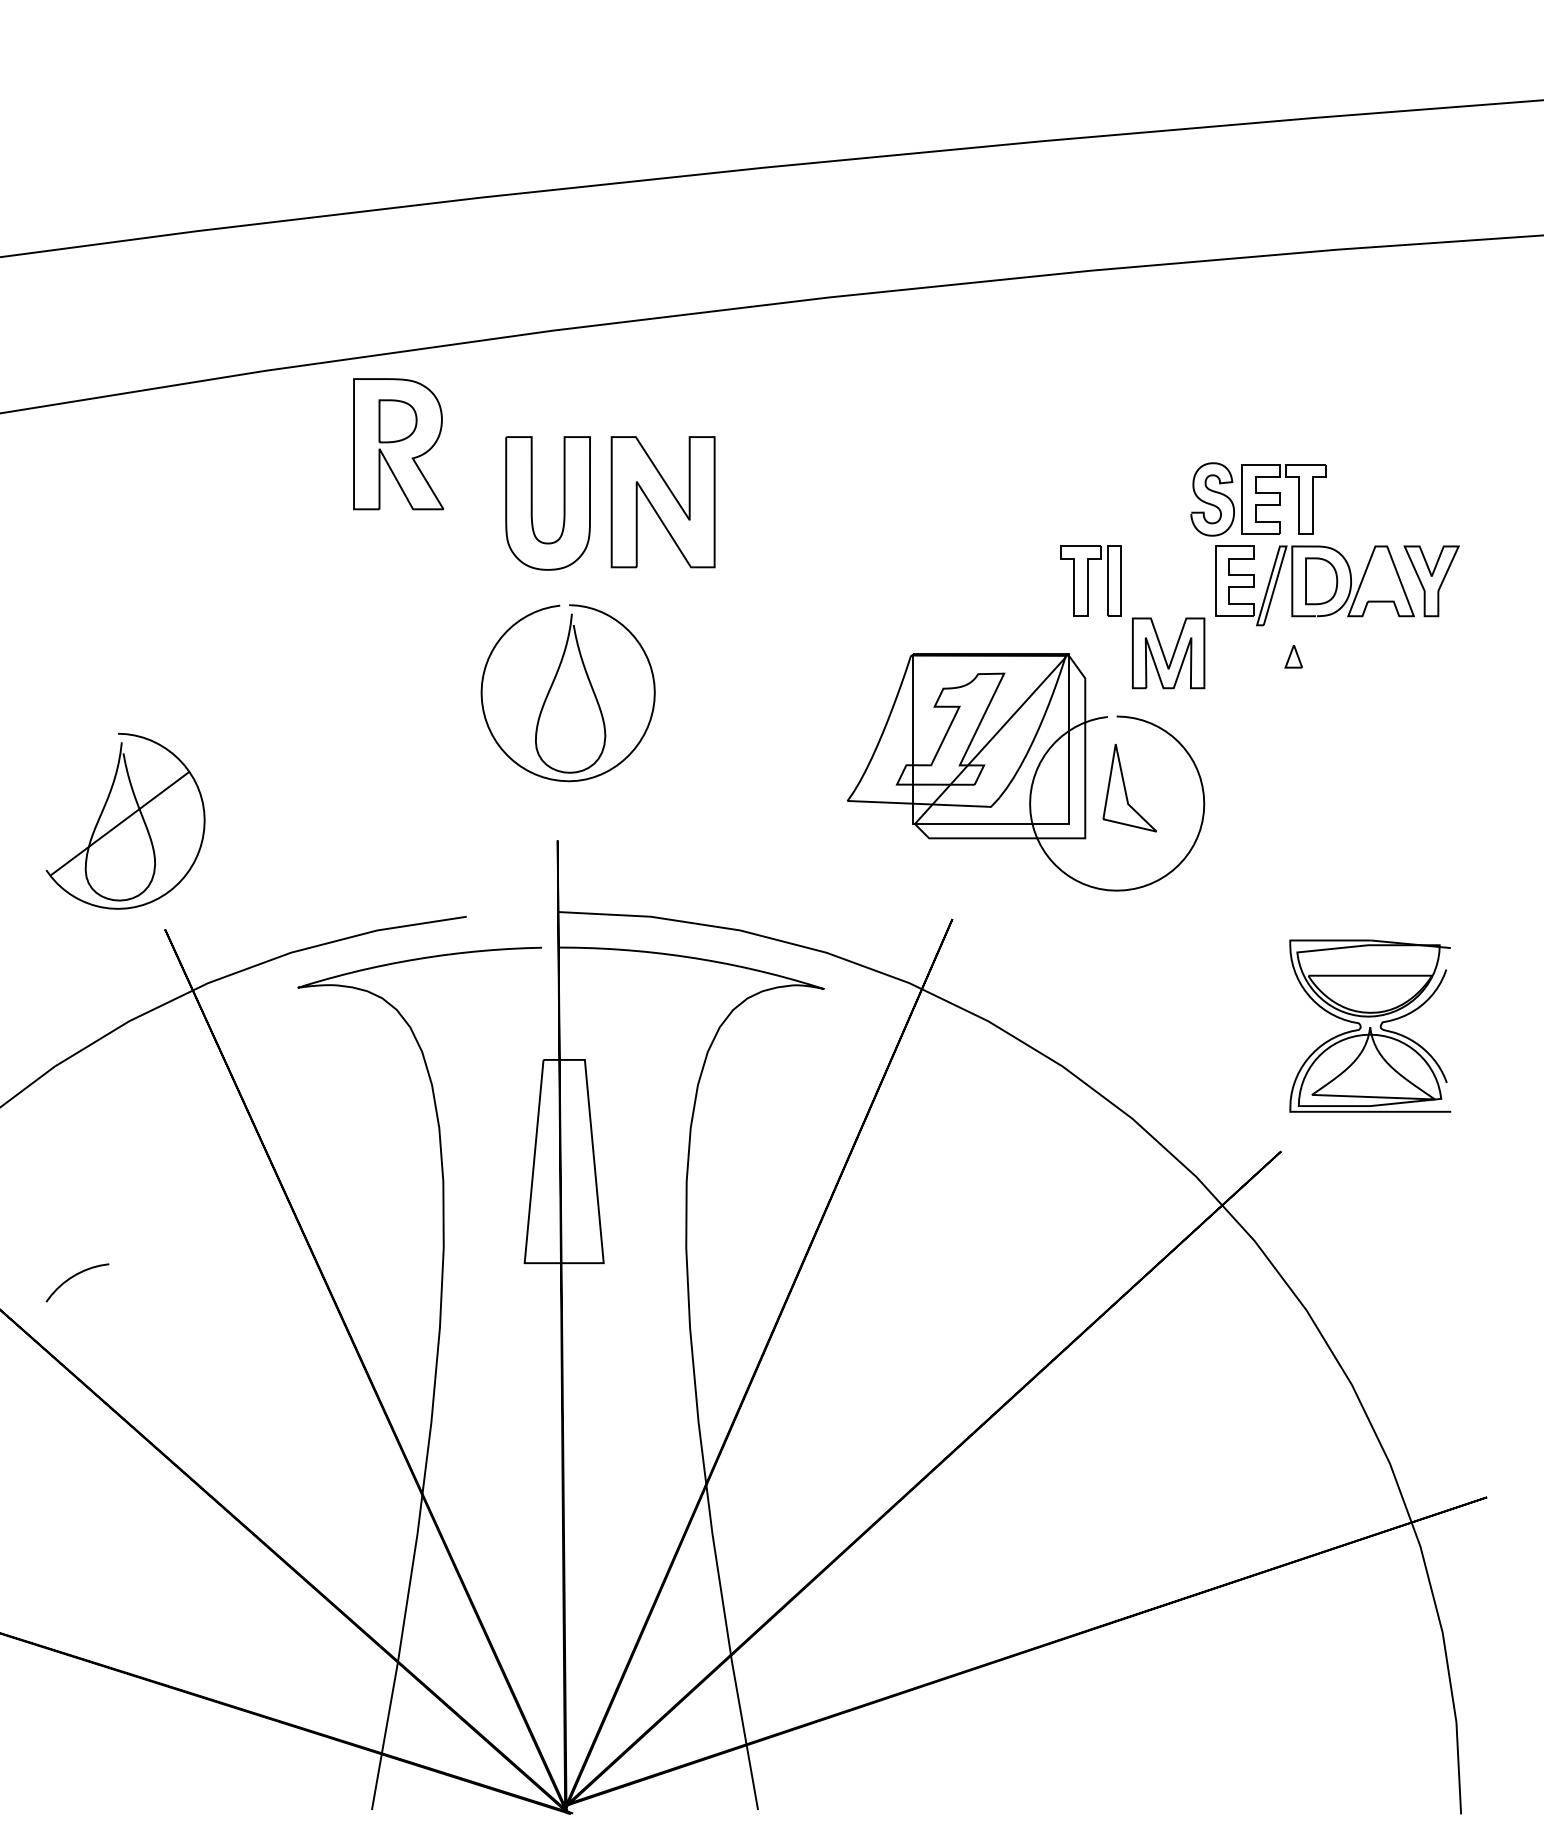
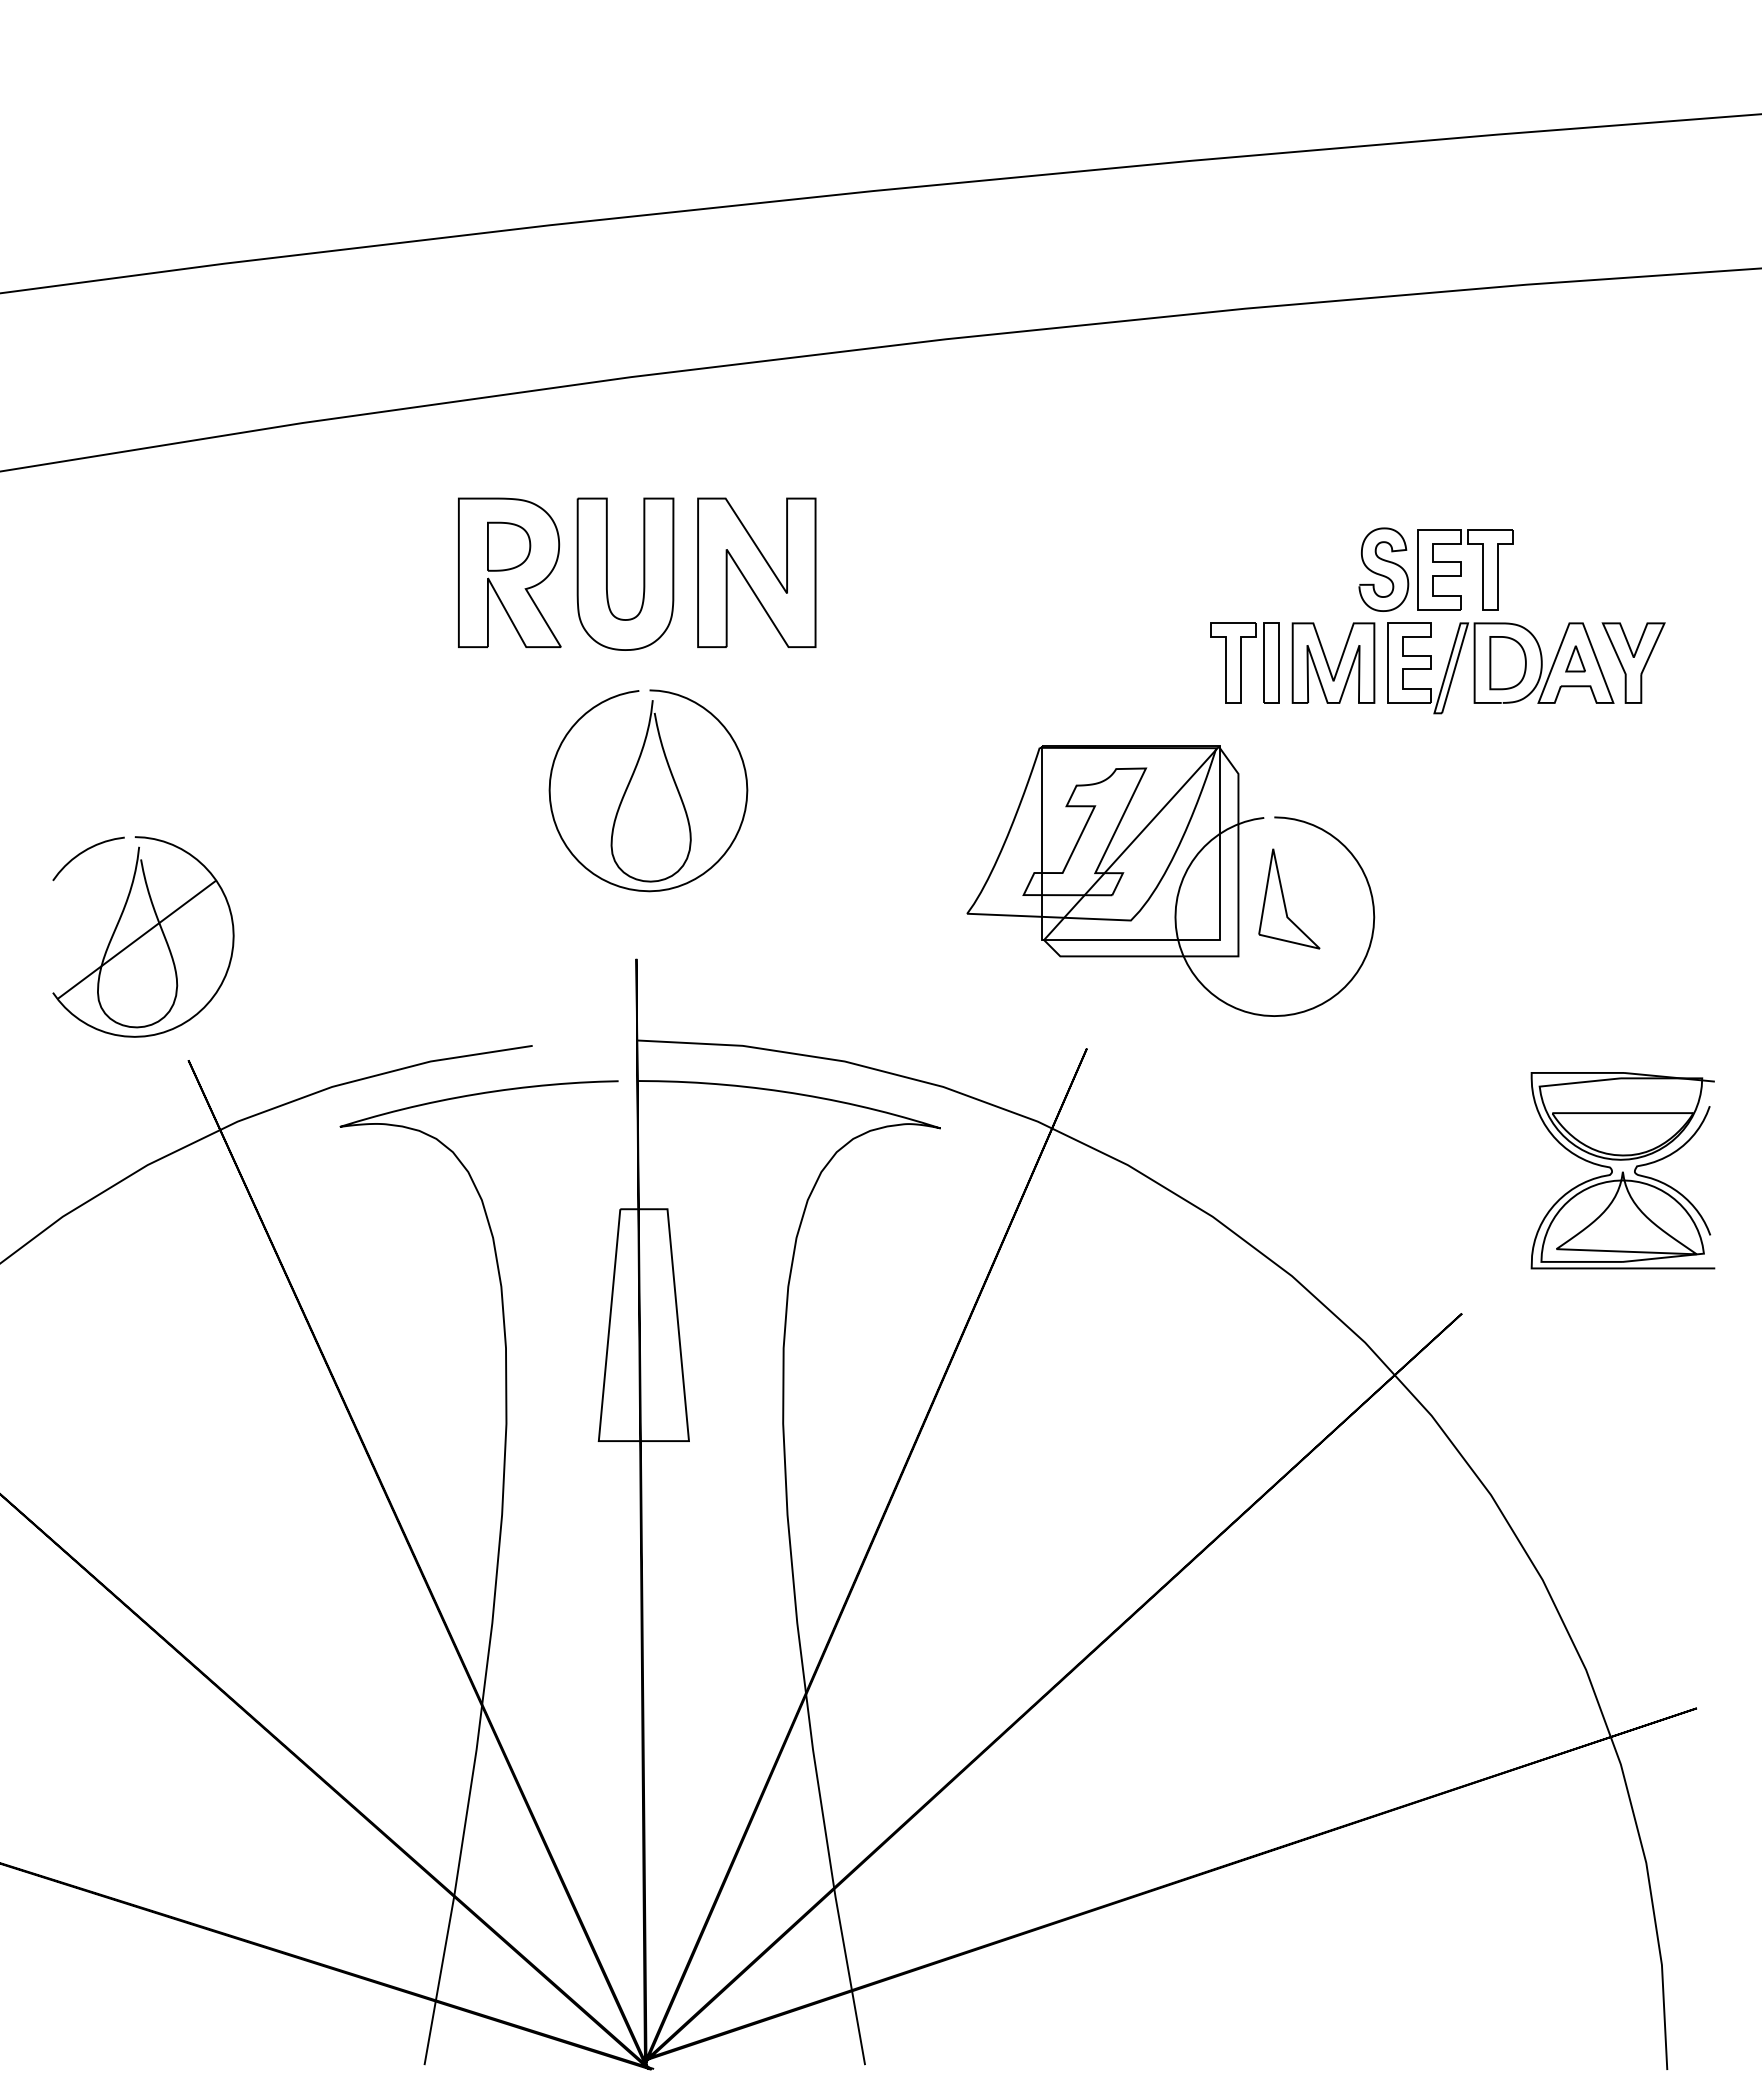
part: (398, 444) -> (509, 573), moved
part: (1168, 653) -> (1333, 663), moved
part: (1293, 656) -> (1575, 658), moved
part: (1370, 1025) -> (1623, 1169), moved
curve: (75, 1276) -> (86, 851), moved

